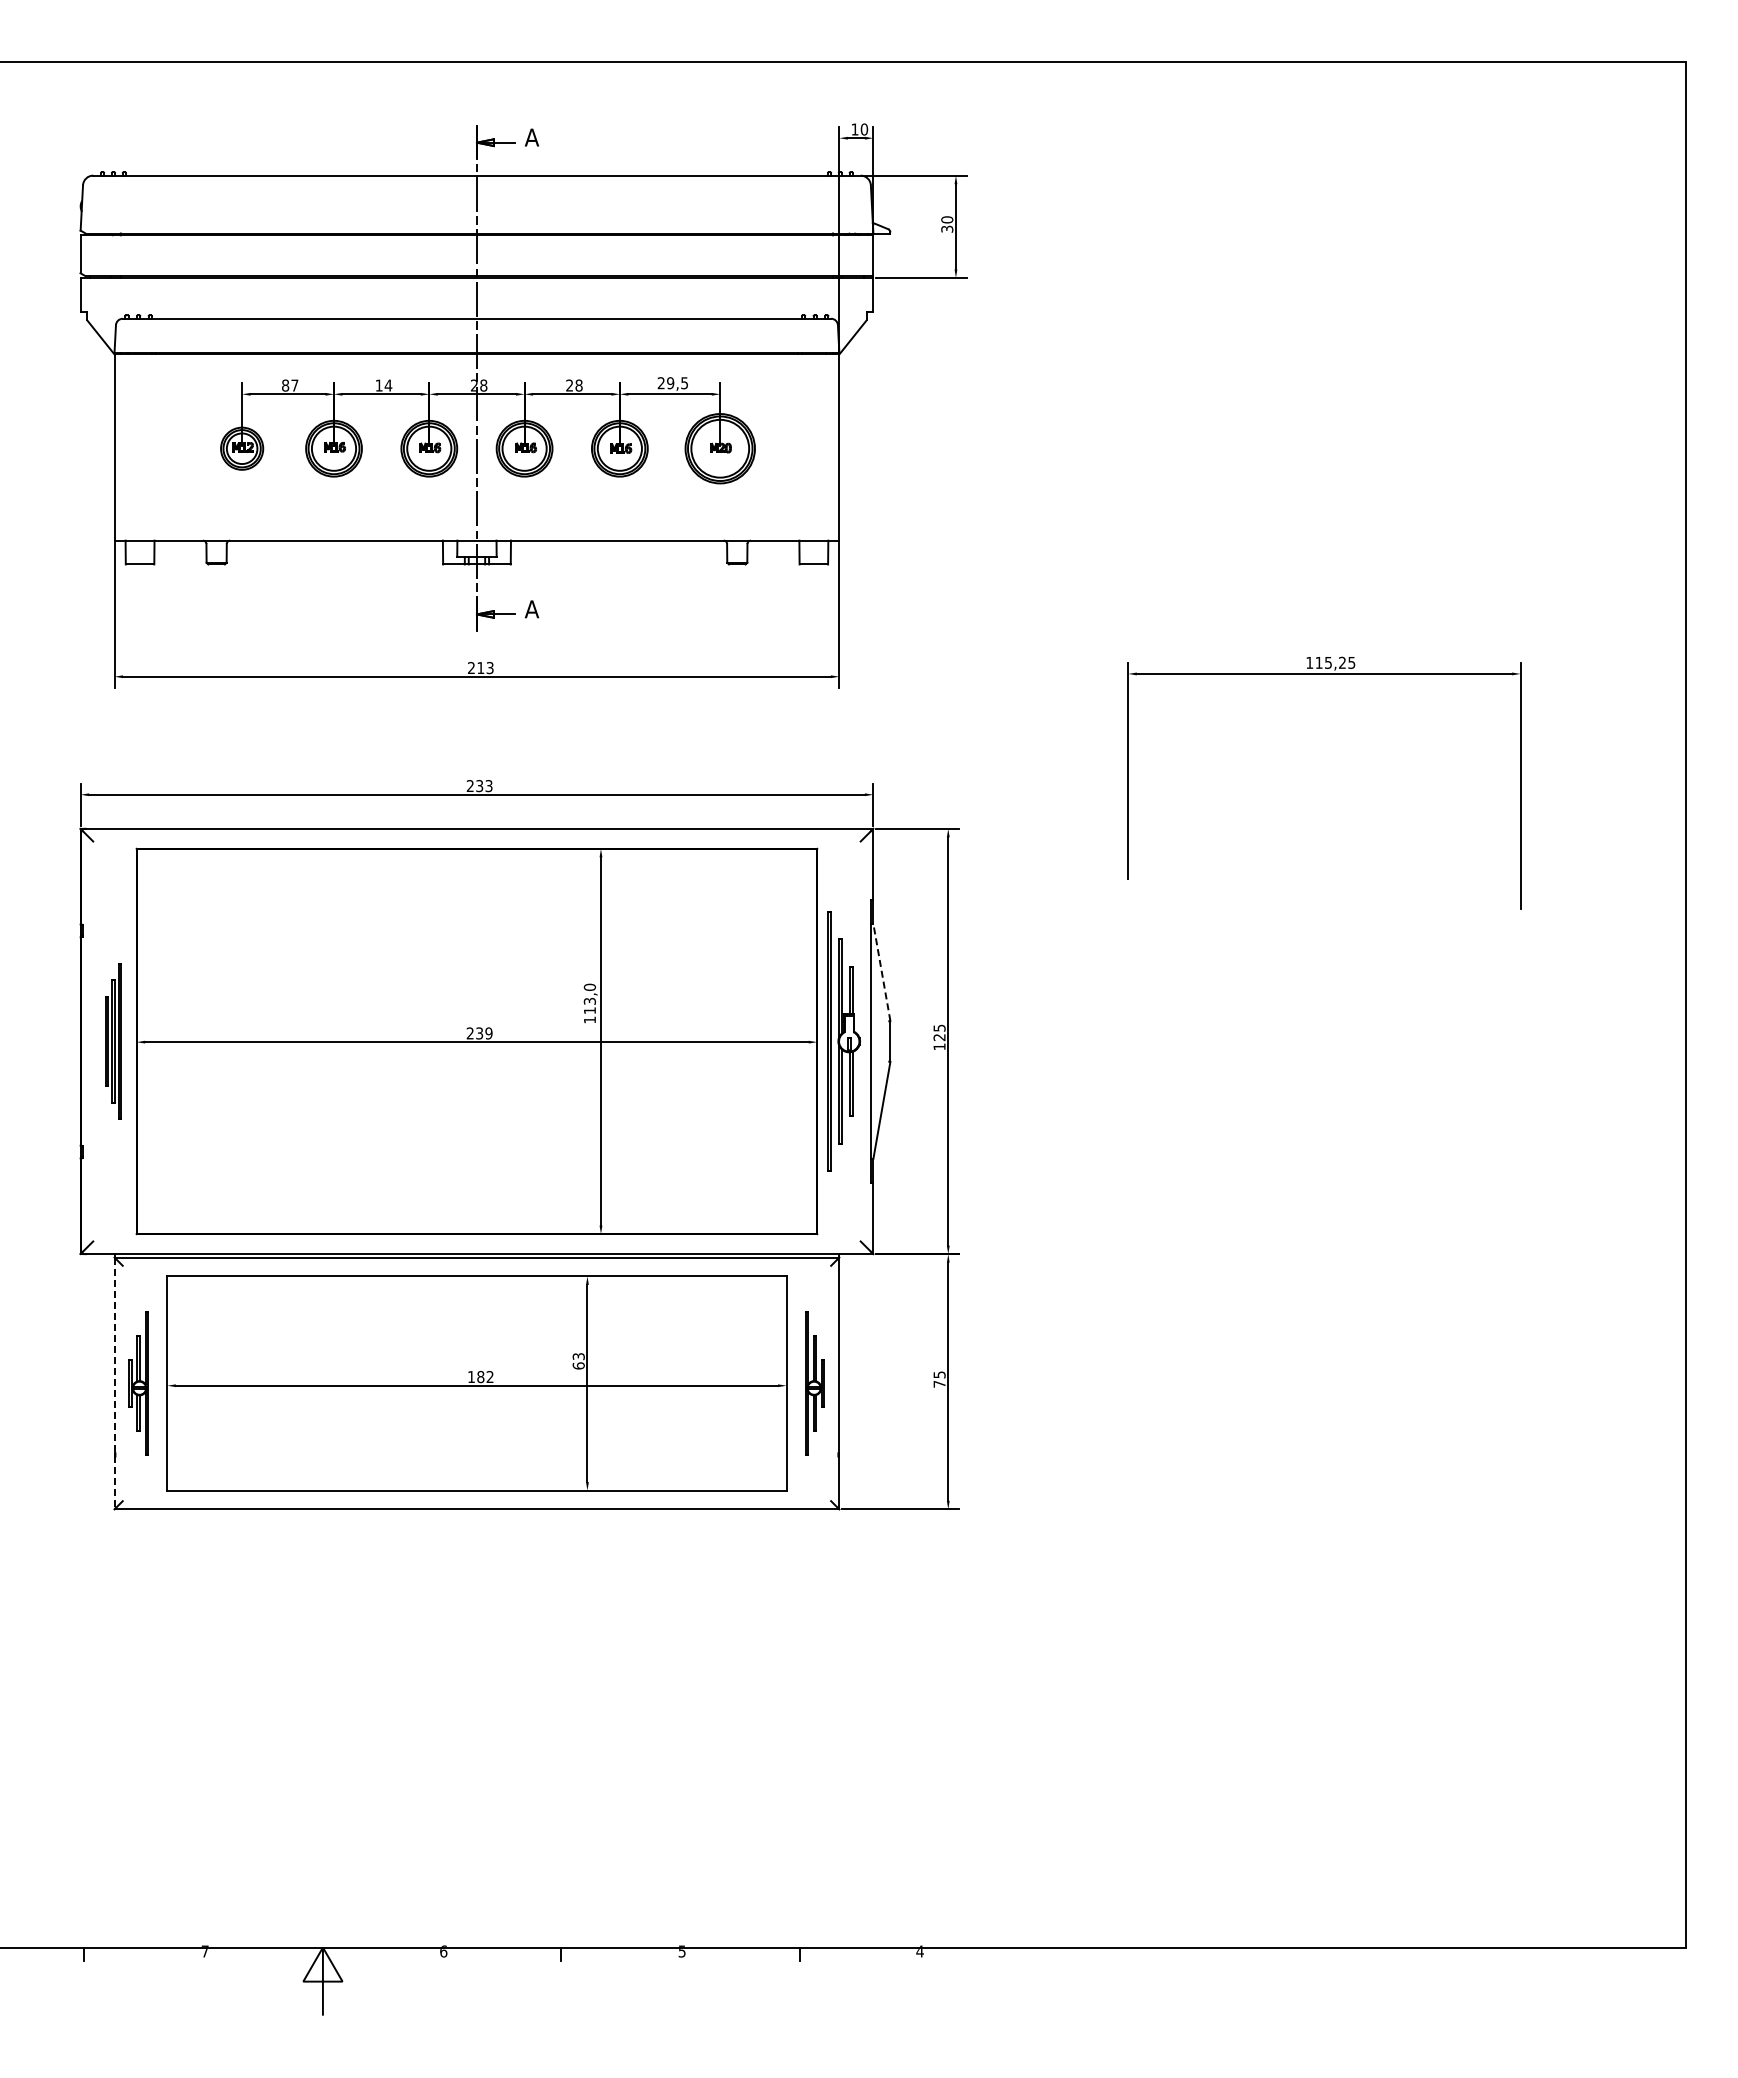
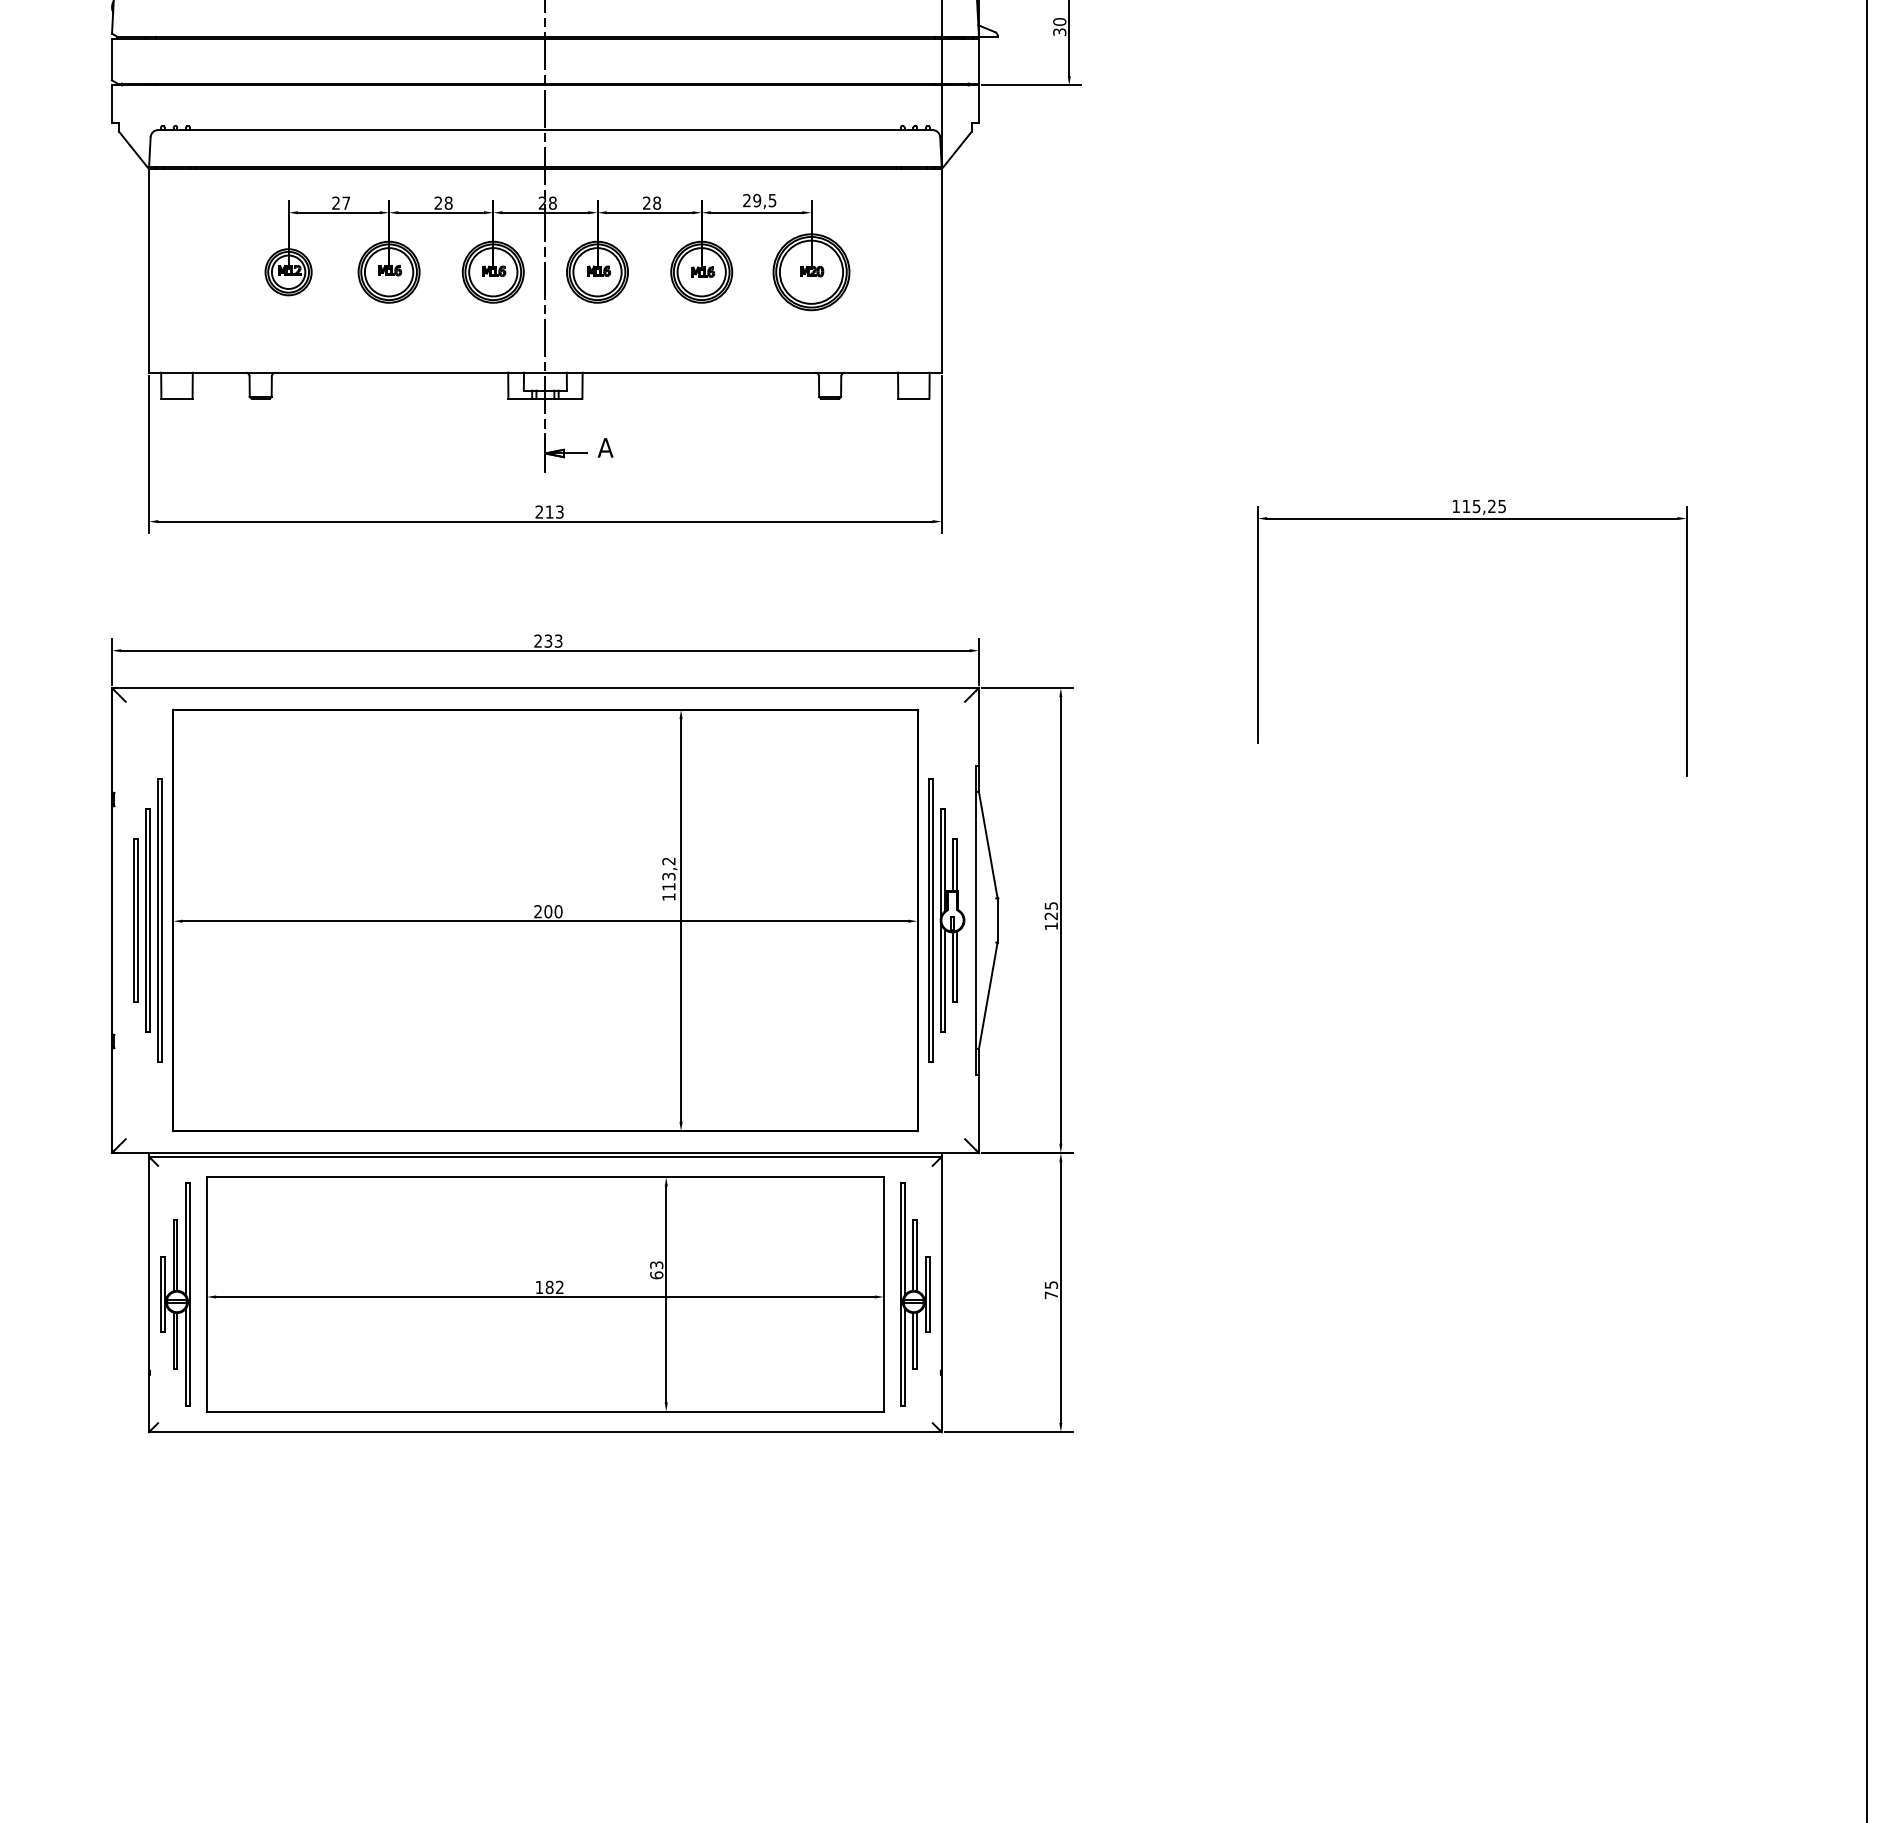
text: (285, 385) -> (336, 203), 87 -> 27
text: (383, 385) -> (443, 203), 14 -> 28
line: (881, 972) -> (987, 845), dashed -> solid
text: (589, 986) -> (668, 860), 113,0 -> 113,2
text: (484, 1033) -> (553, 911), 239 -> 200
part: (113, 1041) -> (147, 920), size x1.67
line: (114, 1383) -> (149, 1294), dashed -> solid
part: (138, 1383) -> (175, 1294), size x1.43
part: (814, 1383) -> (914, 1294), size x1.43

